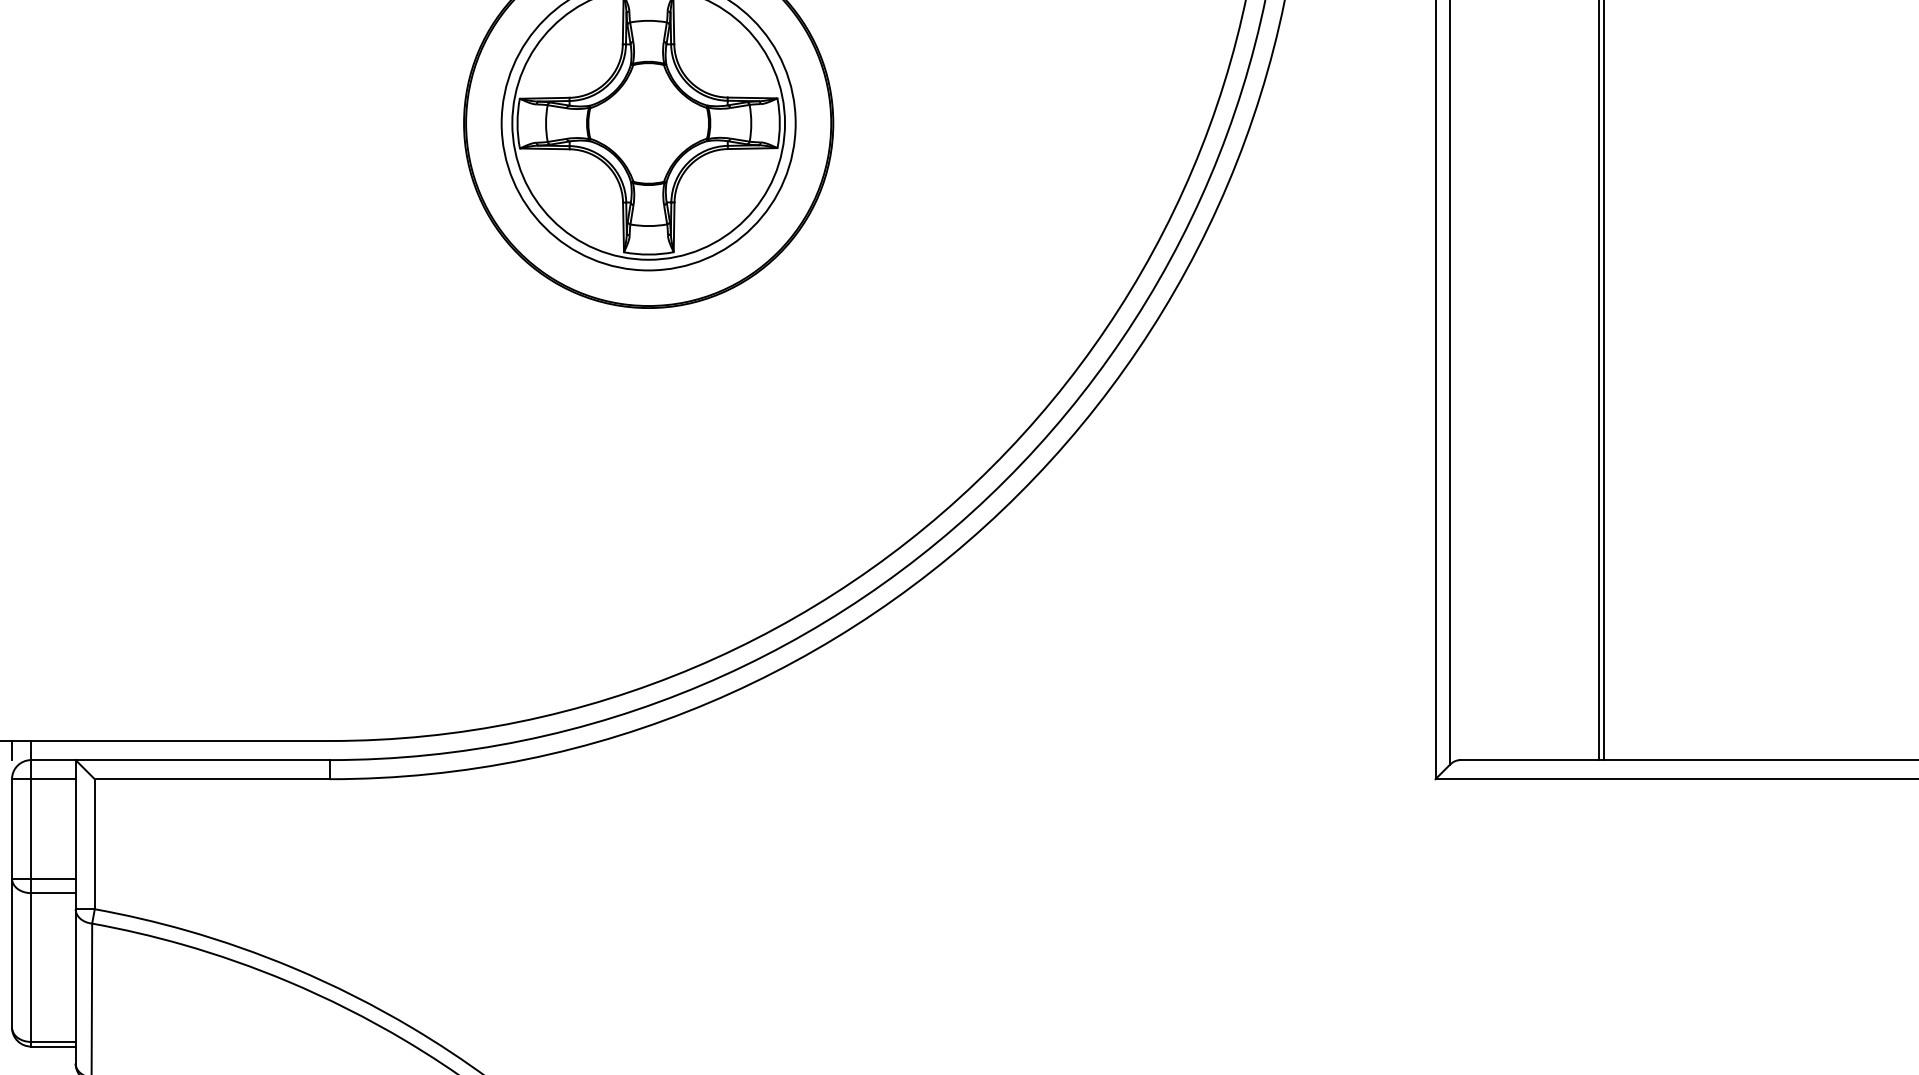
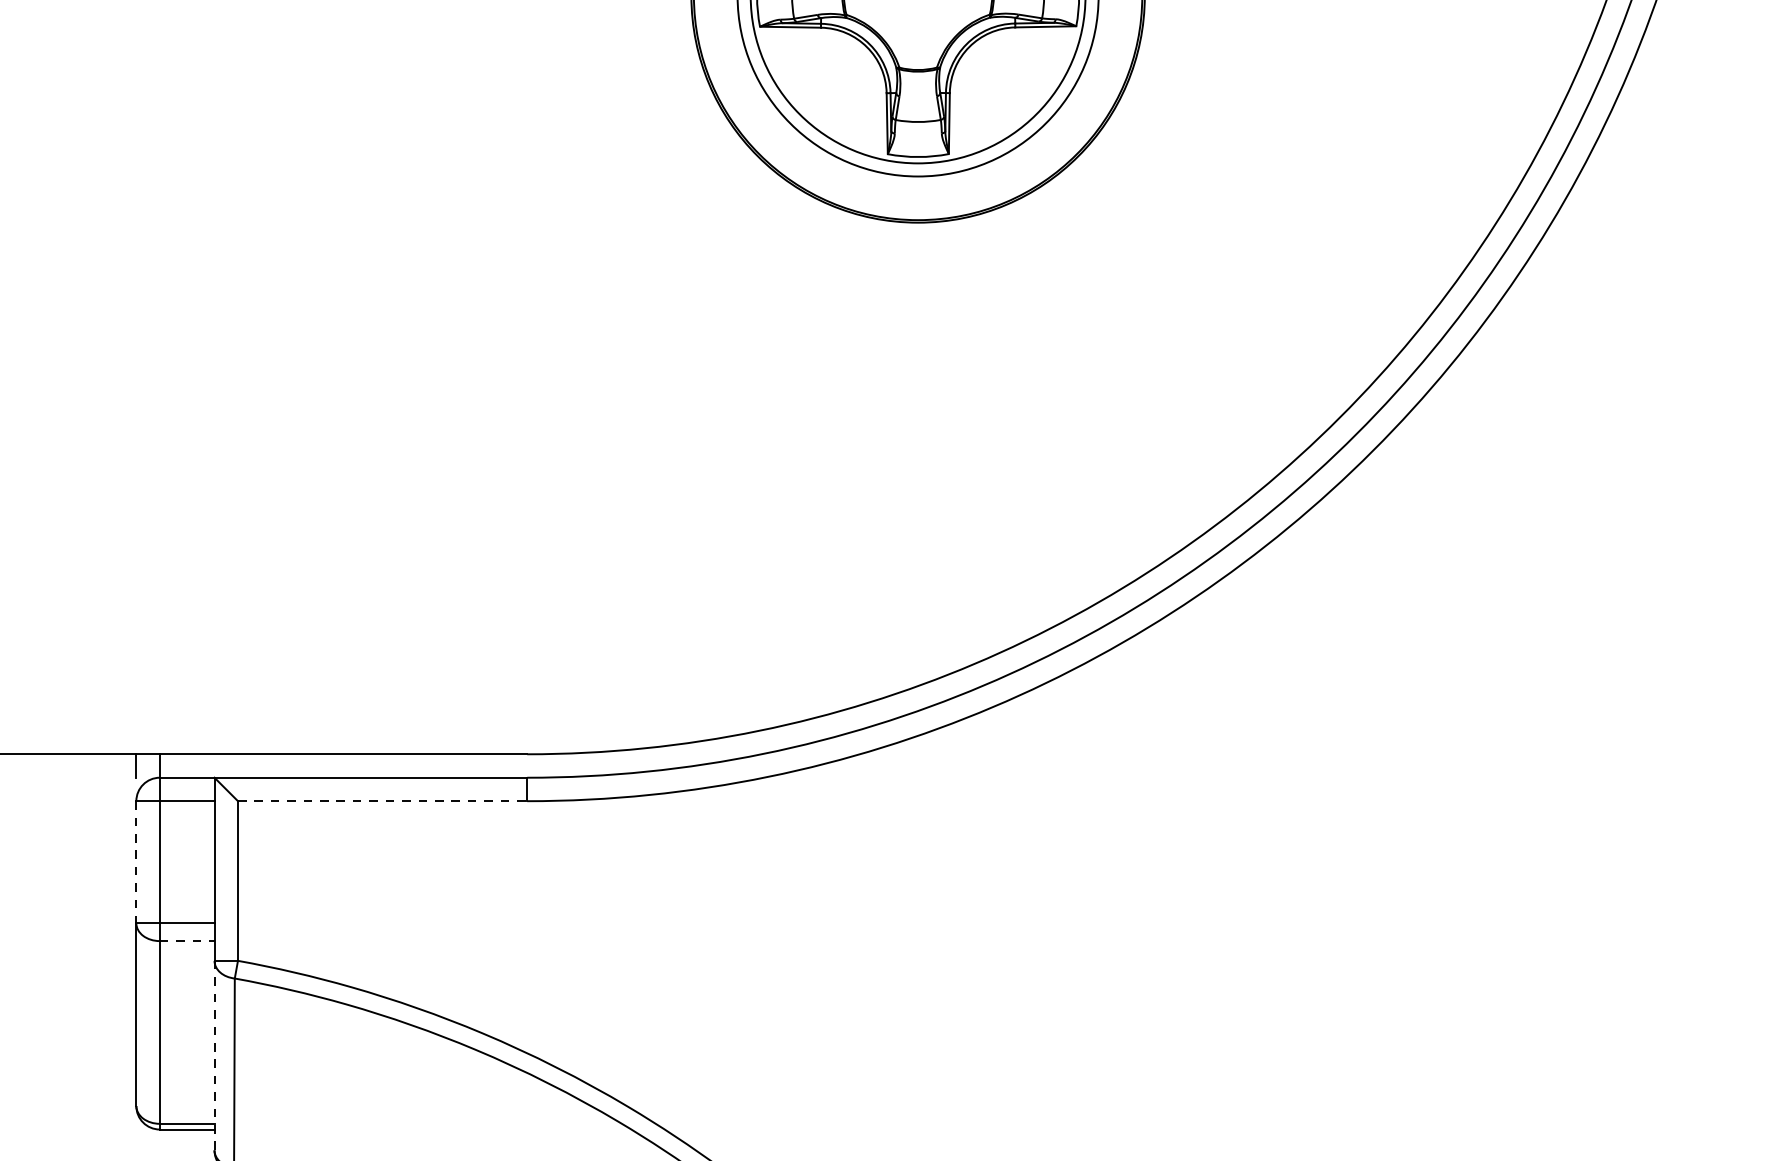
line: (212, 779) -> (382, 801), solid -> dashed
line: (12, 828) -> (136, 861), solid -> dashed
line: (53, 893) -> (187, 941), solid -> dashed
line: (75, 986) -> (214, 1055), solid -> dashed

